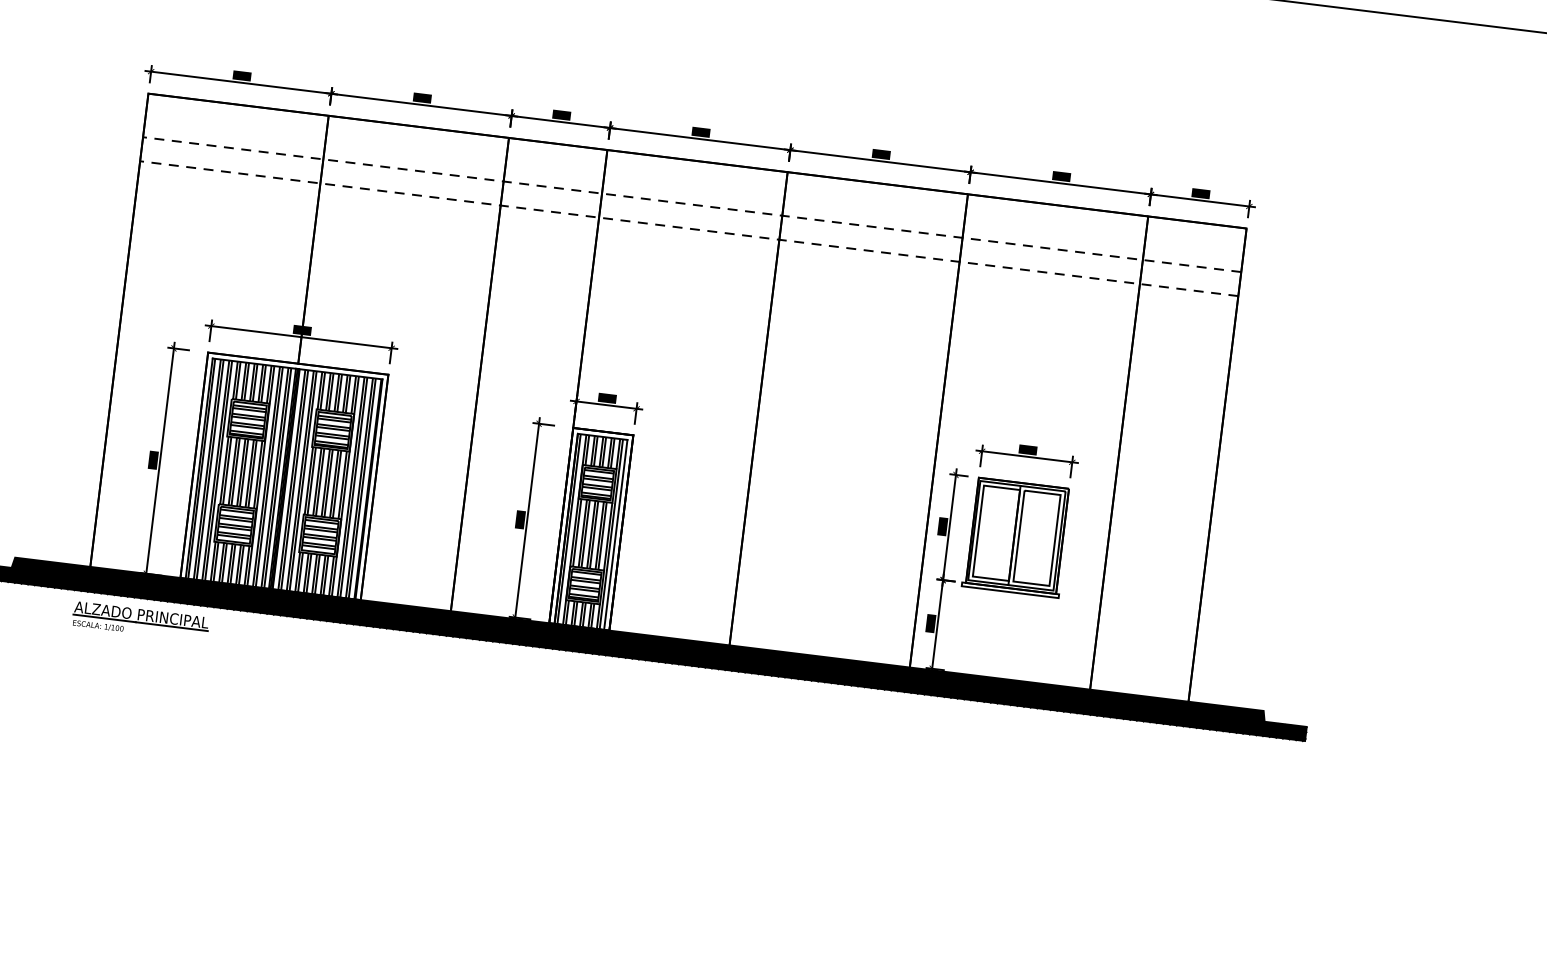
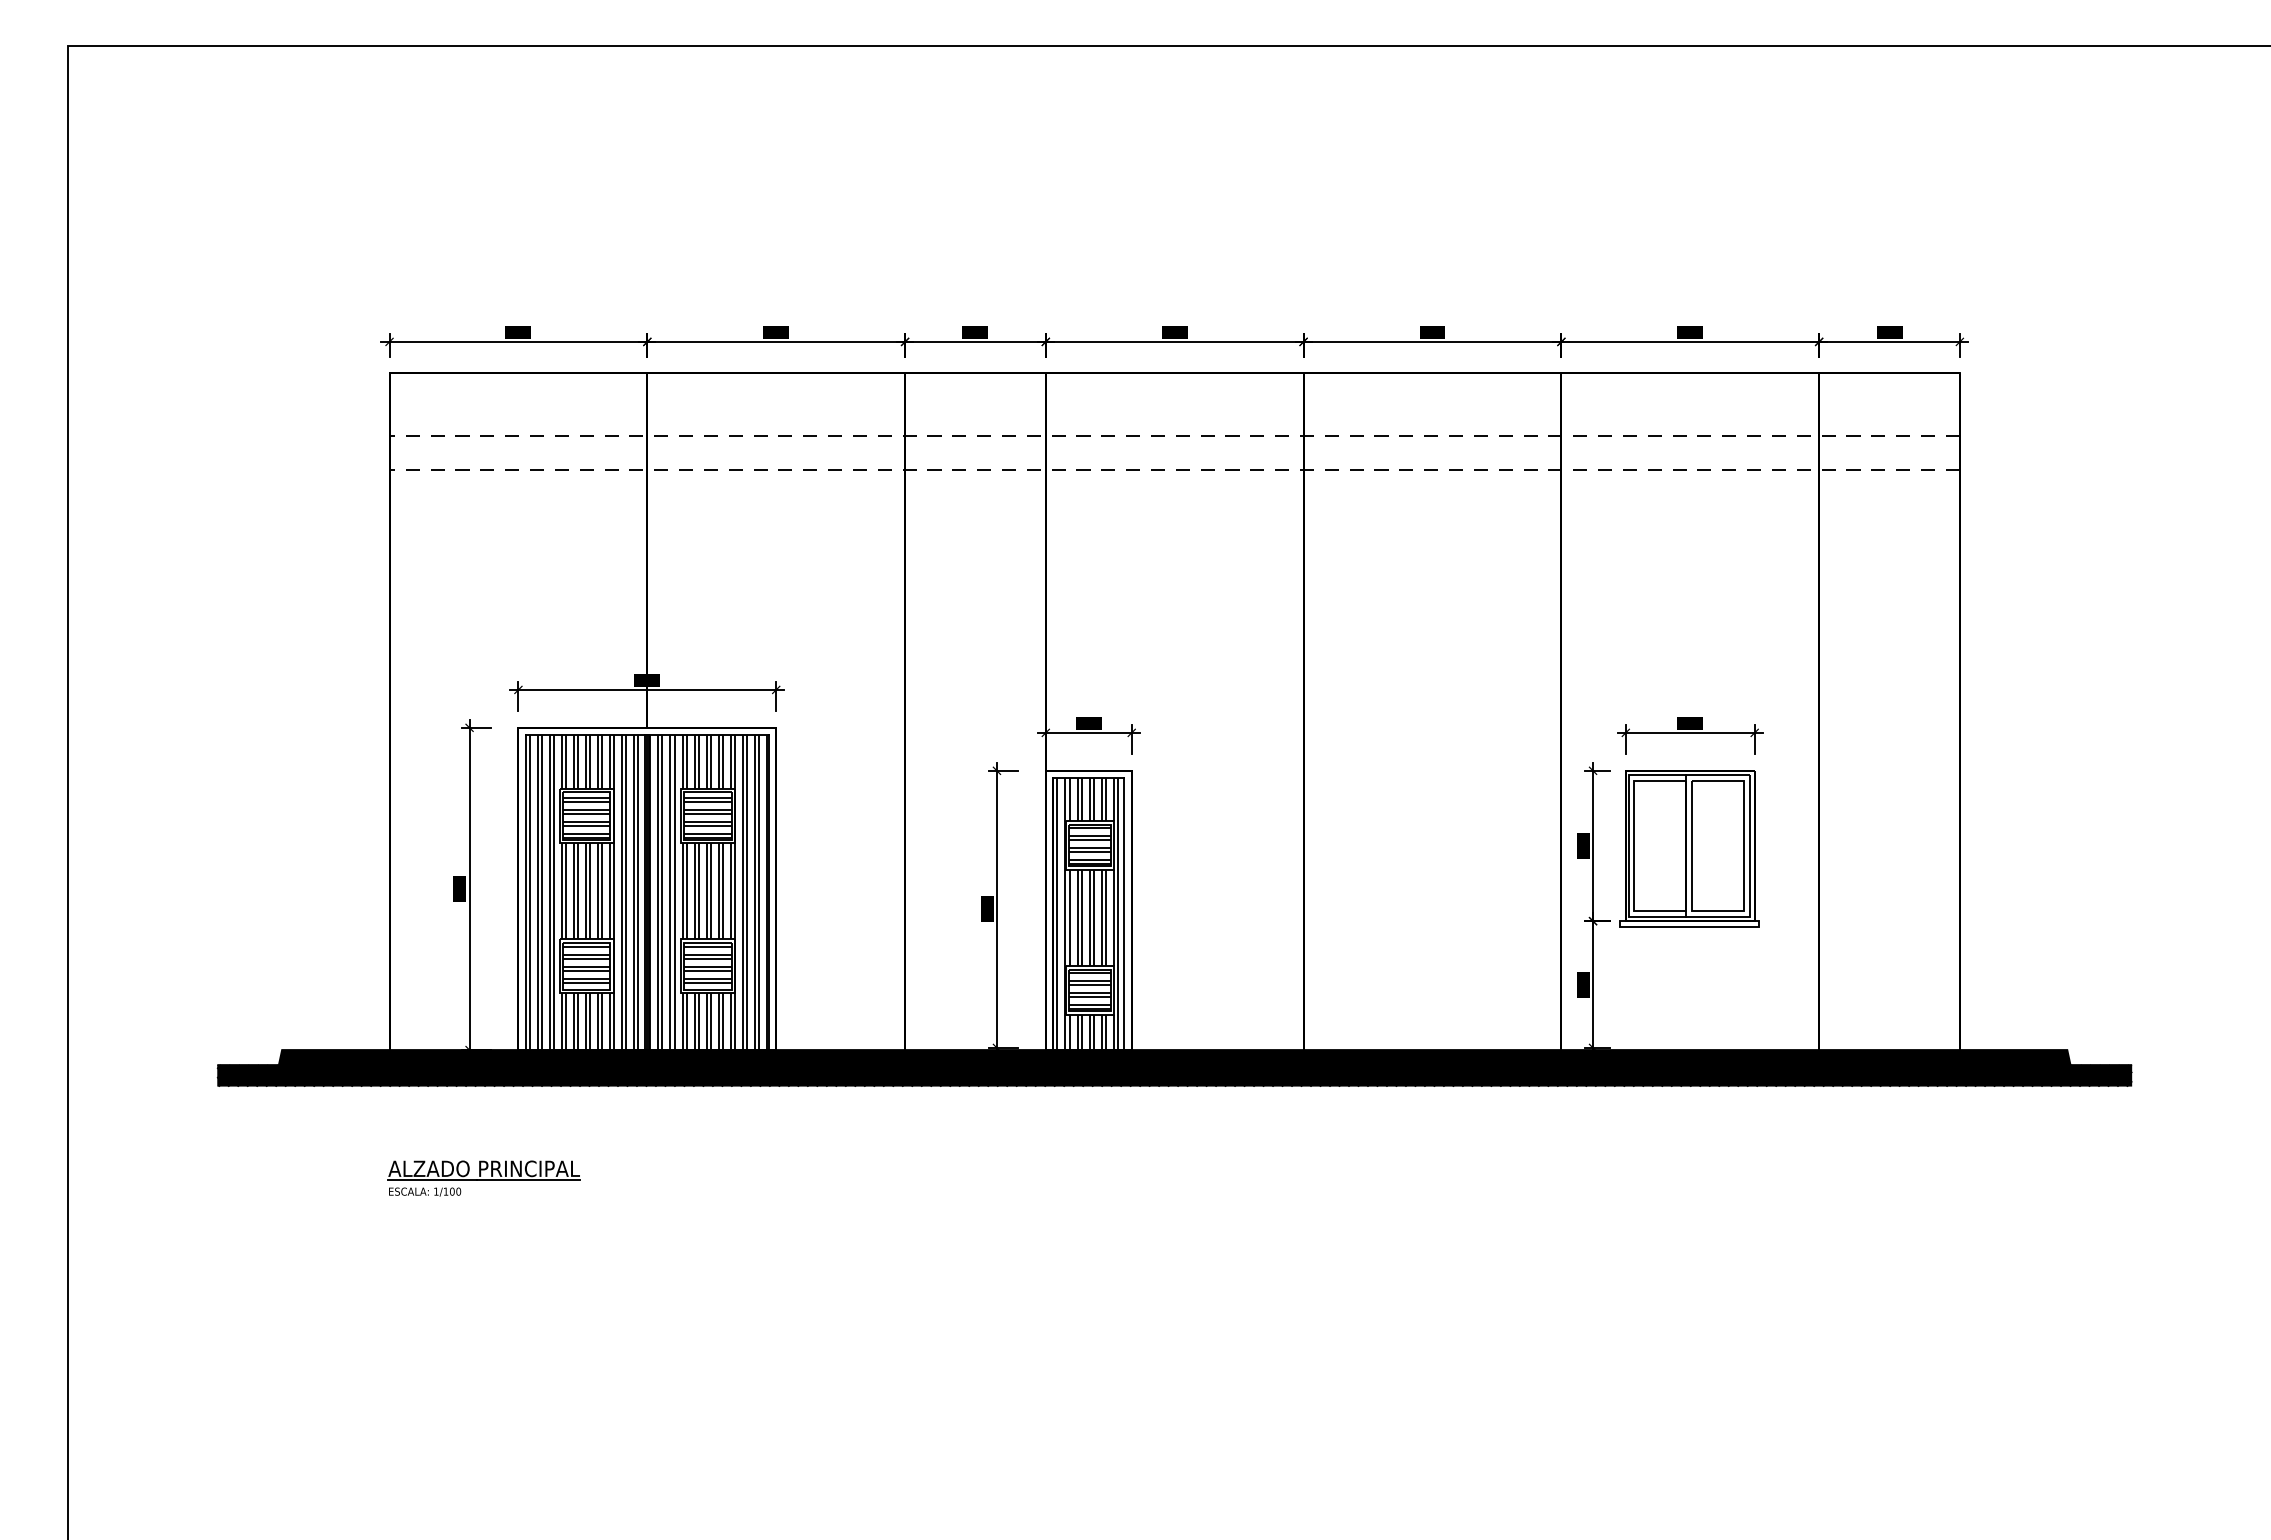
part: (140, 621) -> (483, 1178), moved

